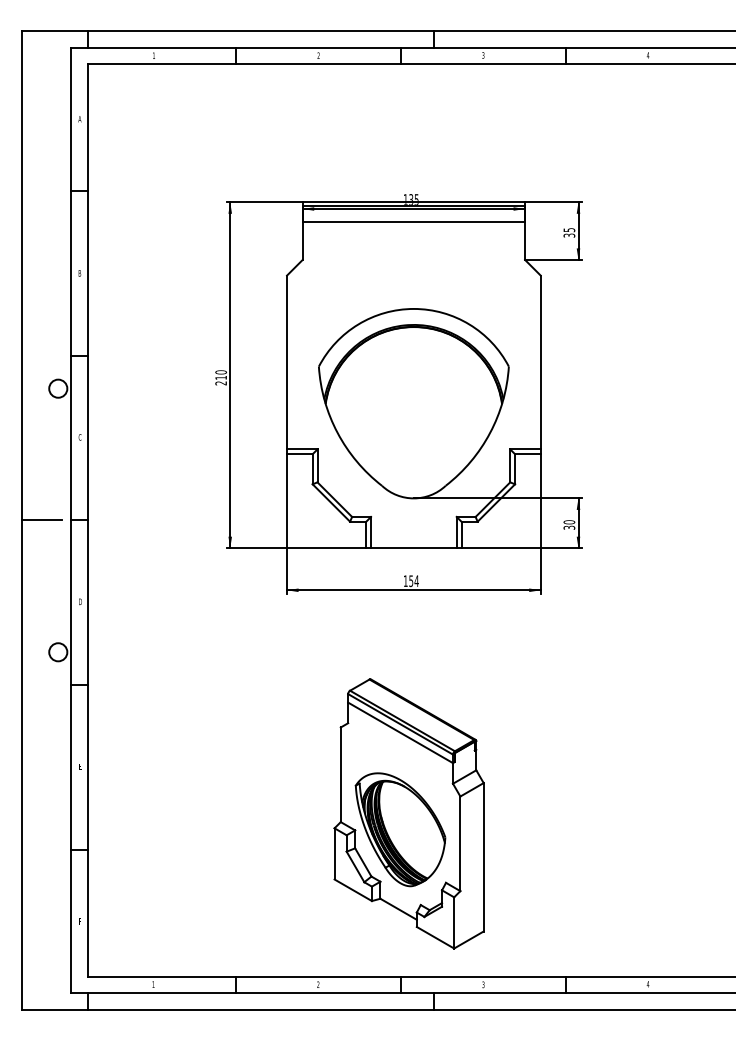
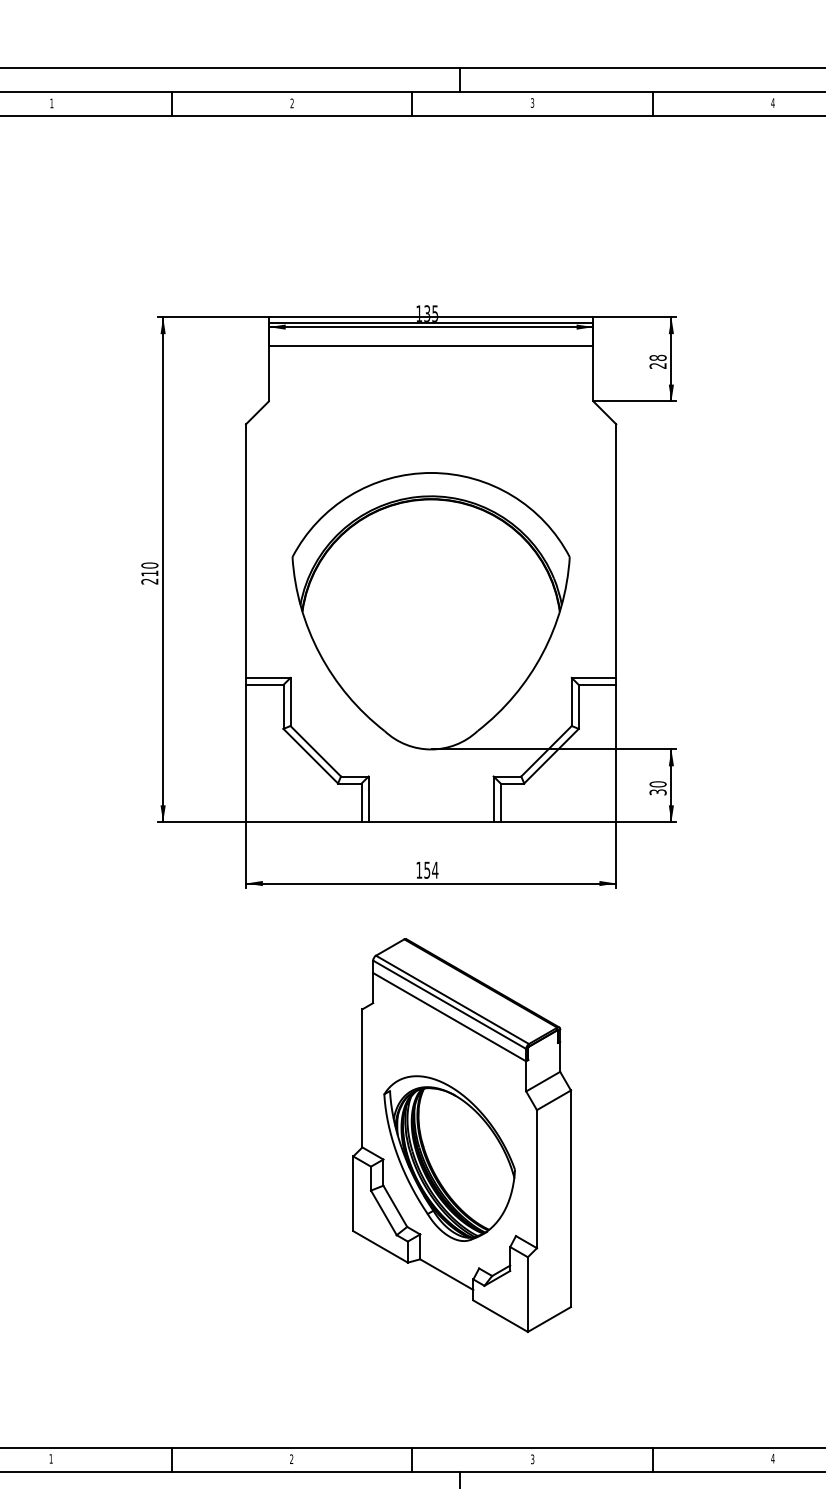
text: (569, 232) -> (658, 361), 35 -> 28
part: (408, 813) -> (461, 1134), moved

